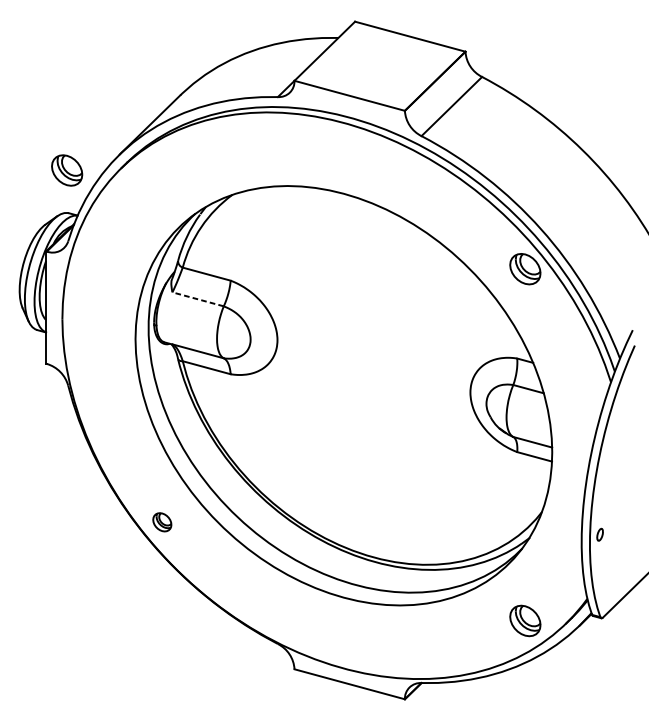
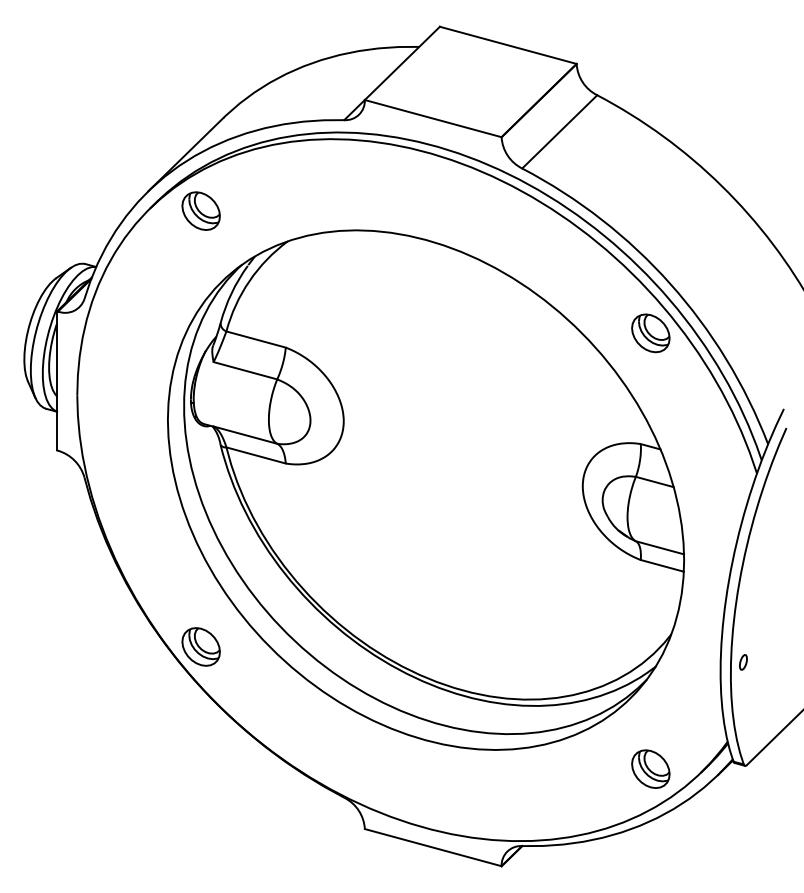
part: (66, 170) -> (200, 210), moved
line: (198, 299) -> (245, 370), dashed -> solid
part: (161, 521) -> (200, 646), size x1.67

